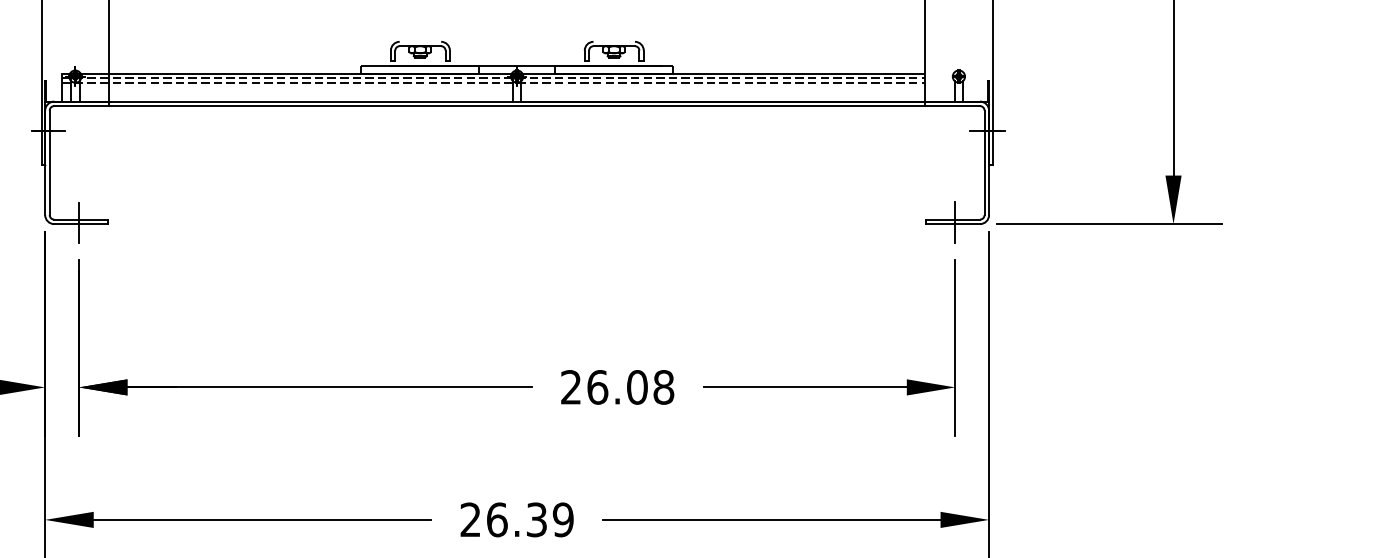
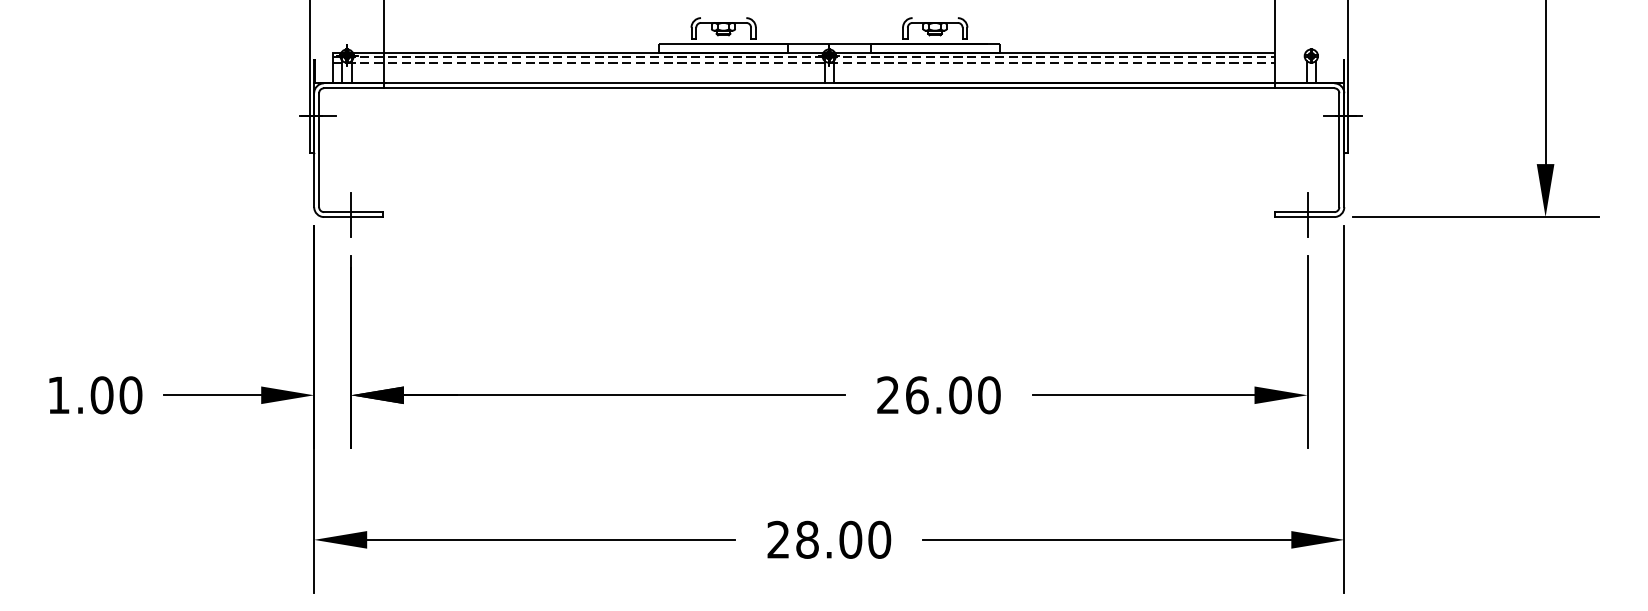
text: (663, 387) -> (989, 395), 26.08 -> 26.00
text: (530, 519) -> (843, 539), 26.39 -> 28.00

